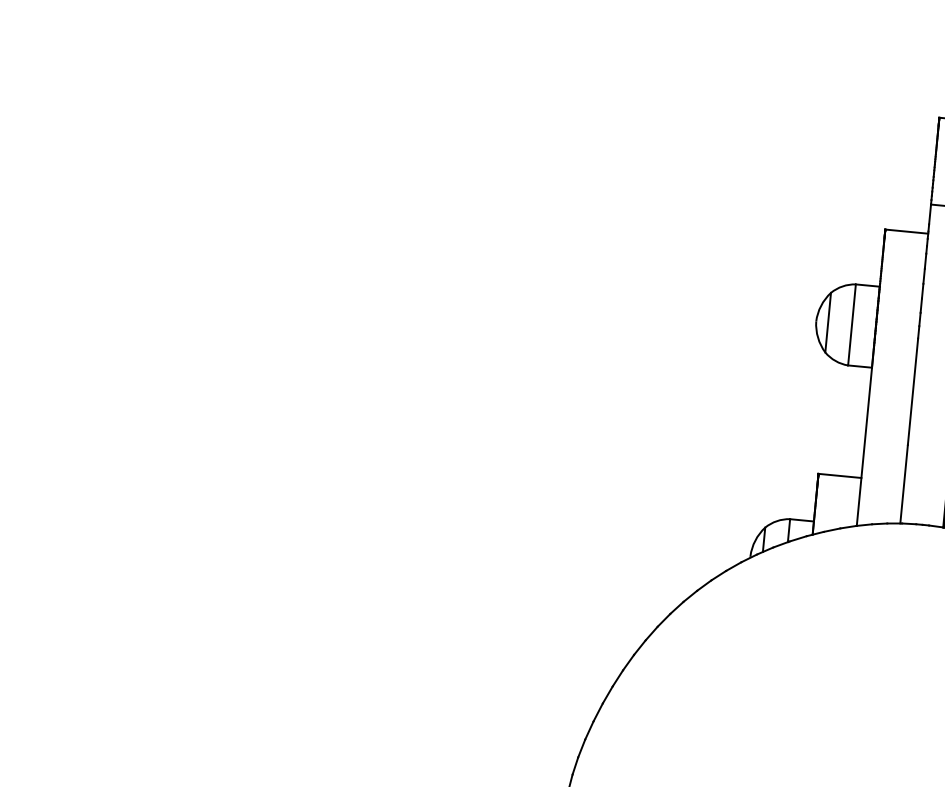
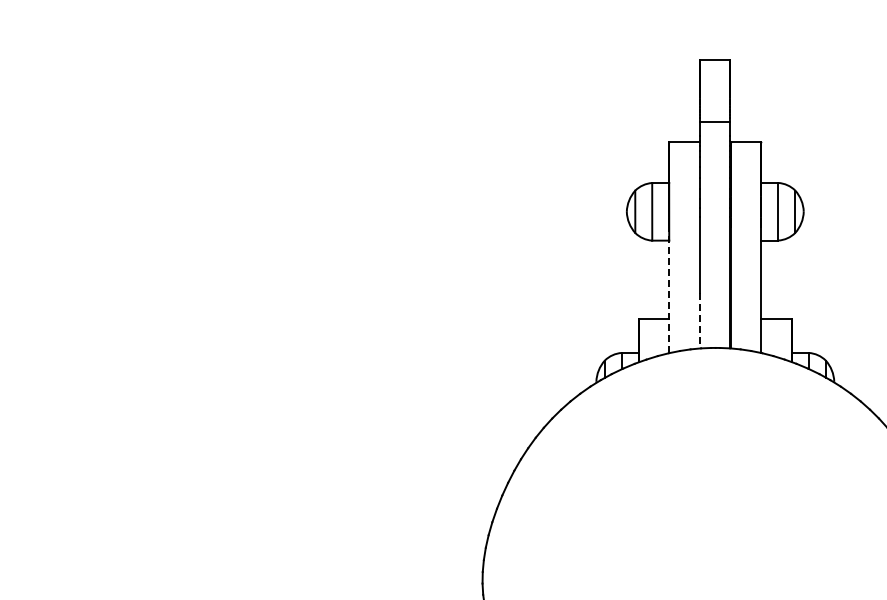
line: (865, 437) -> (669, 290), solid -> dashed
line: (903, 484) -> (699, 320), solid -> dashed

